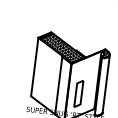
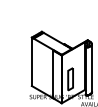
hatch: (62, 48) -> (52, 43), removed

